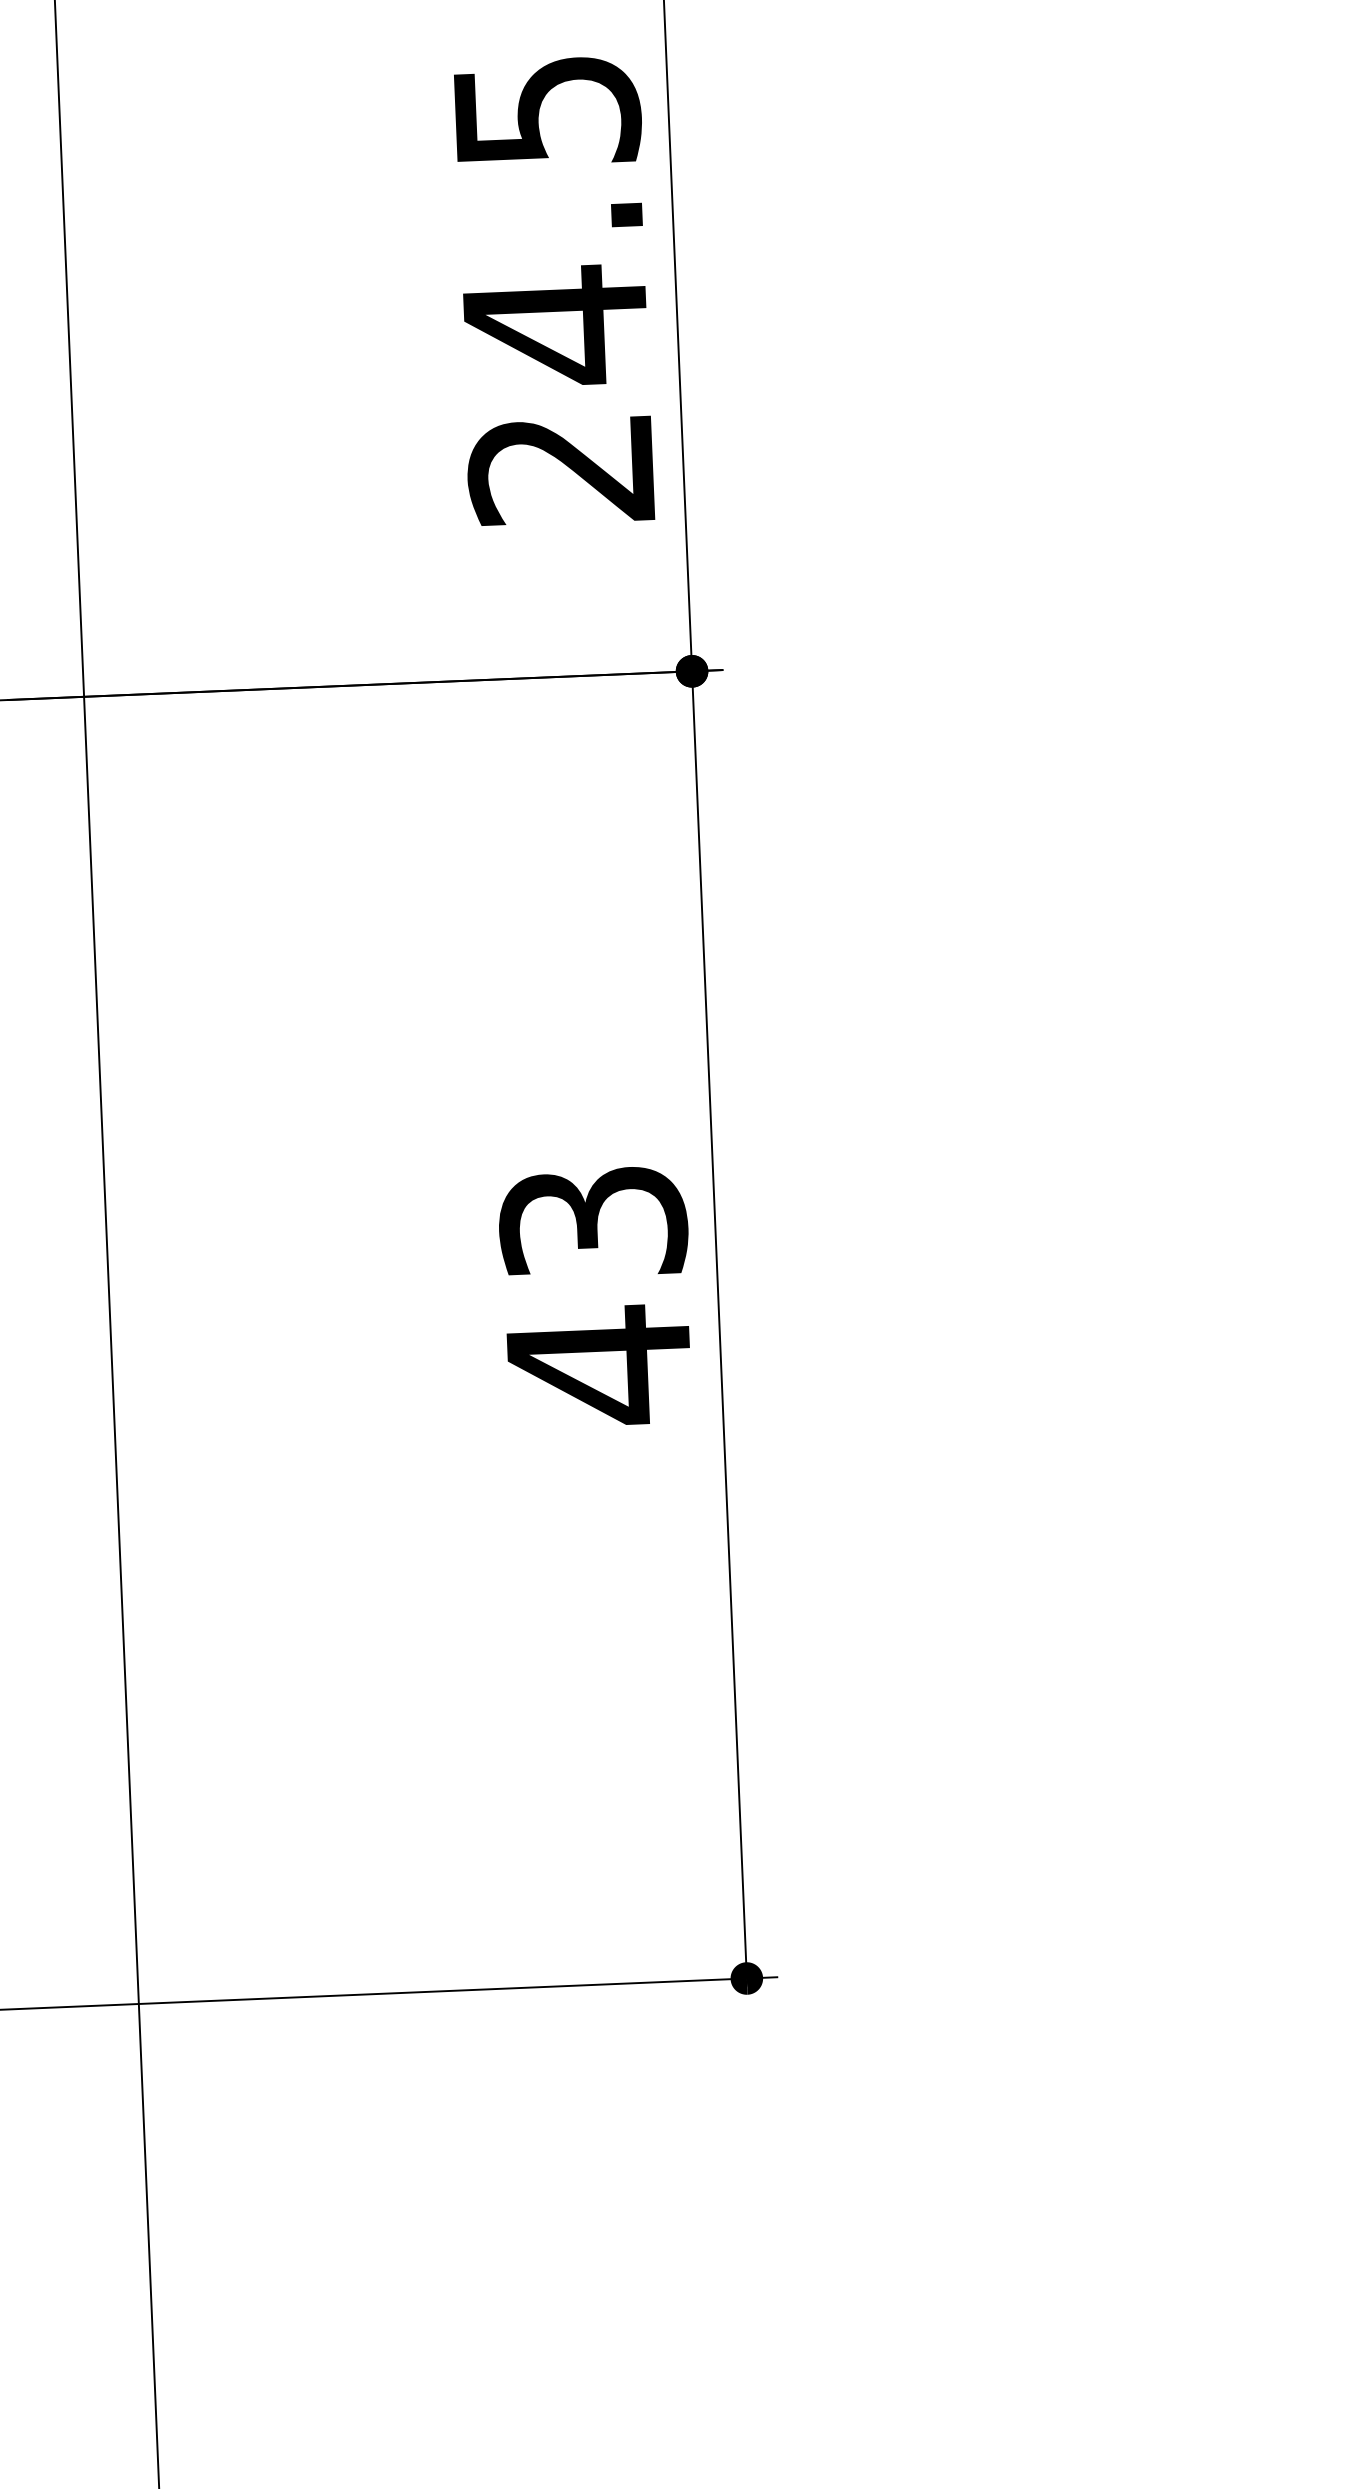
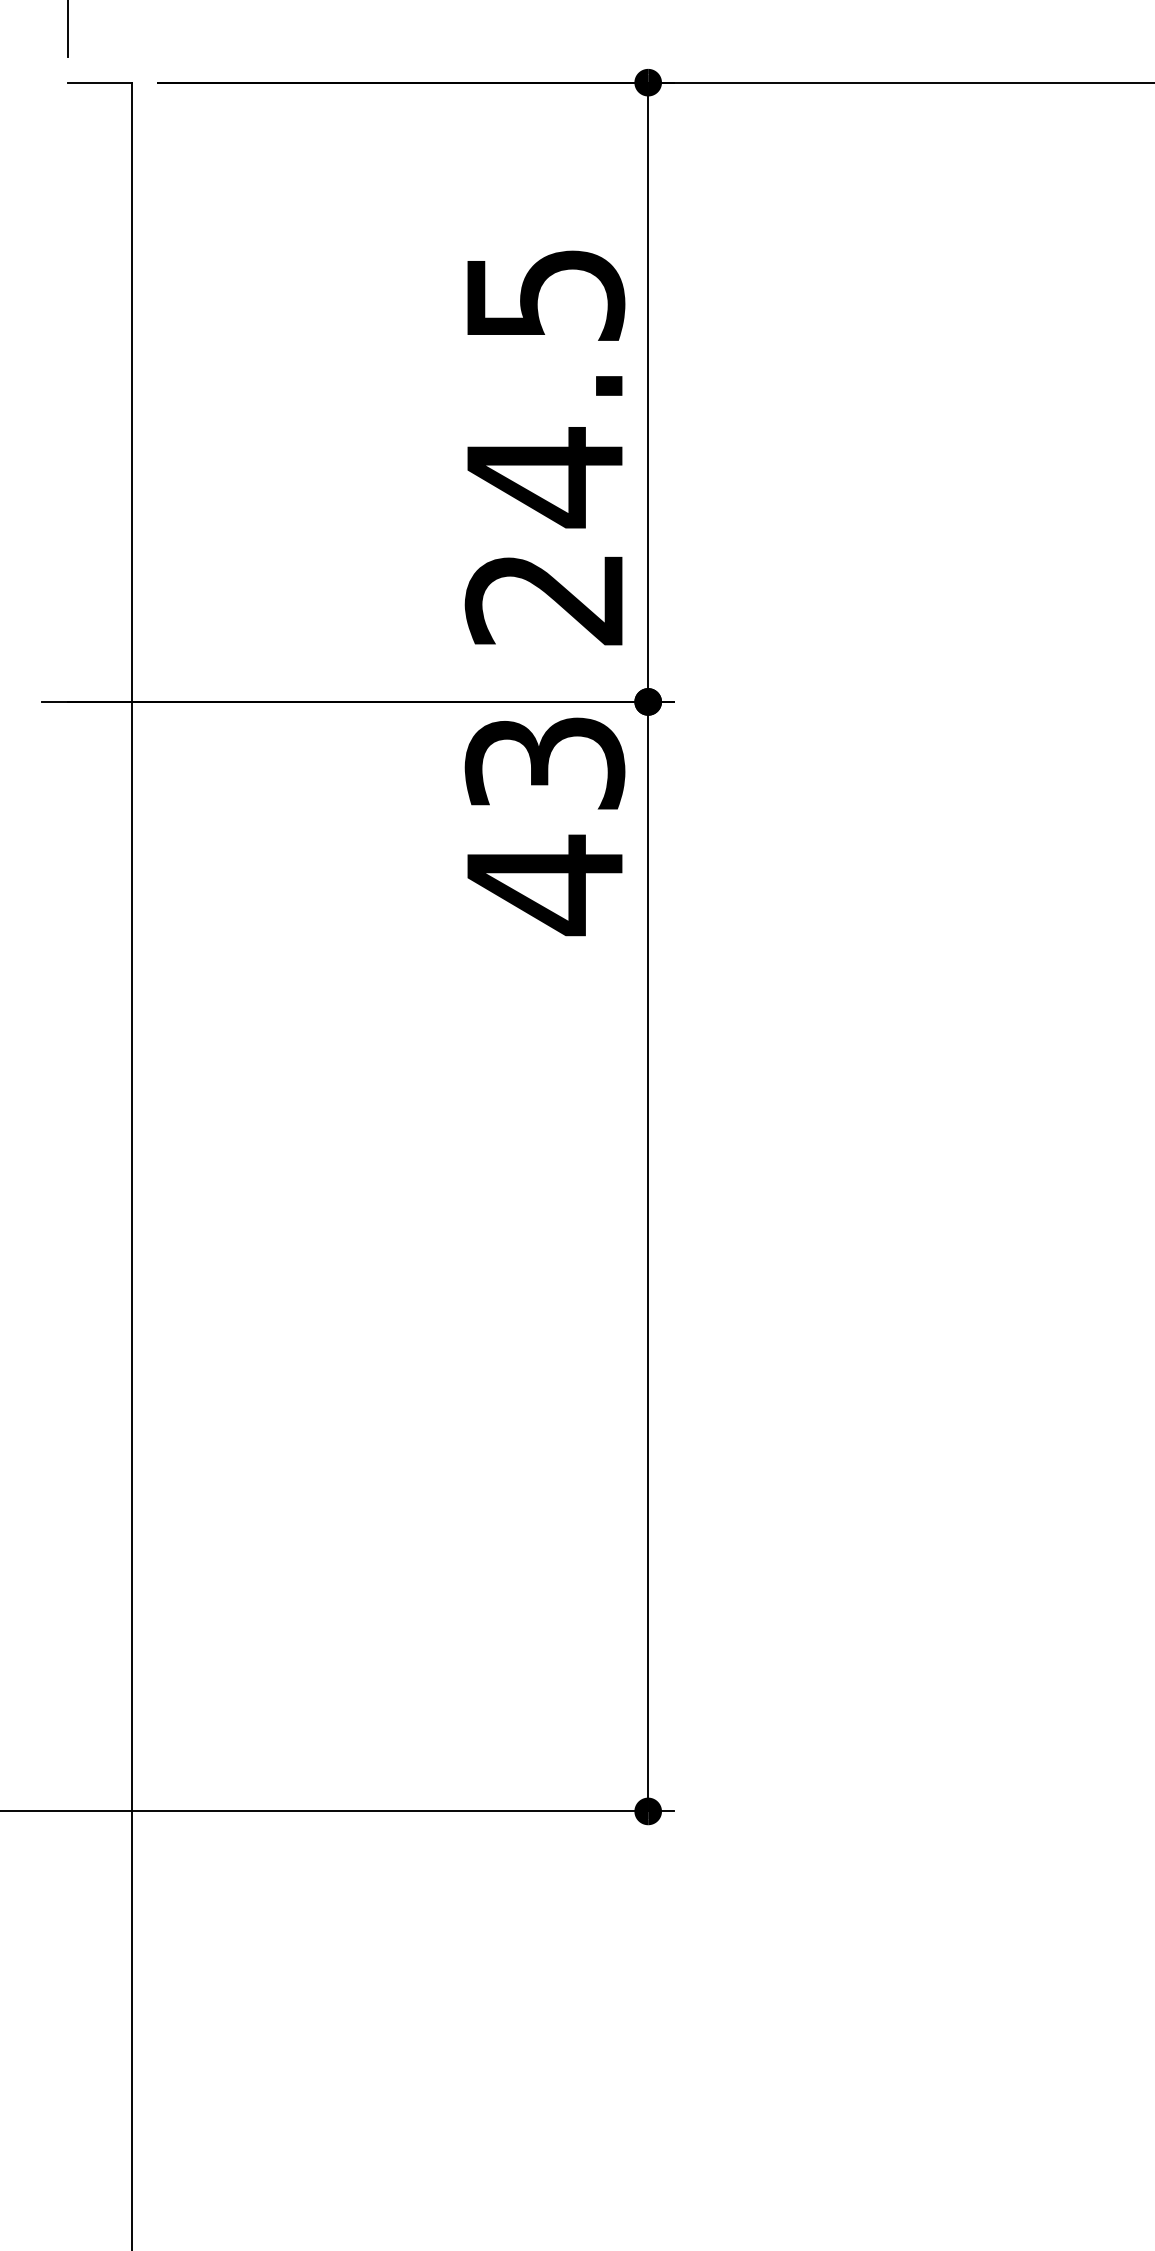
text: (553, 290) -> (544, 447), moved
text: (595, 1296) -> (544, 826), moved

